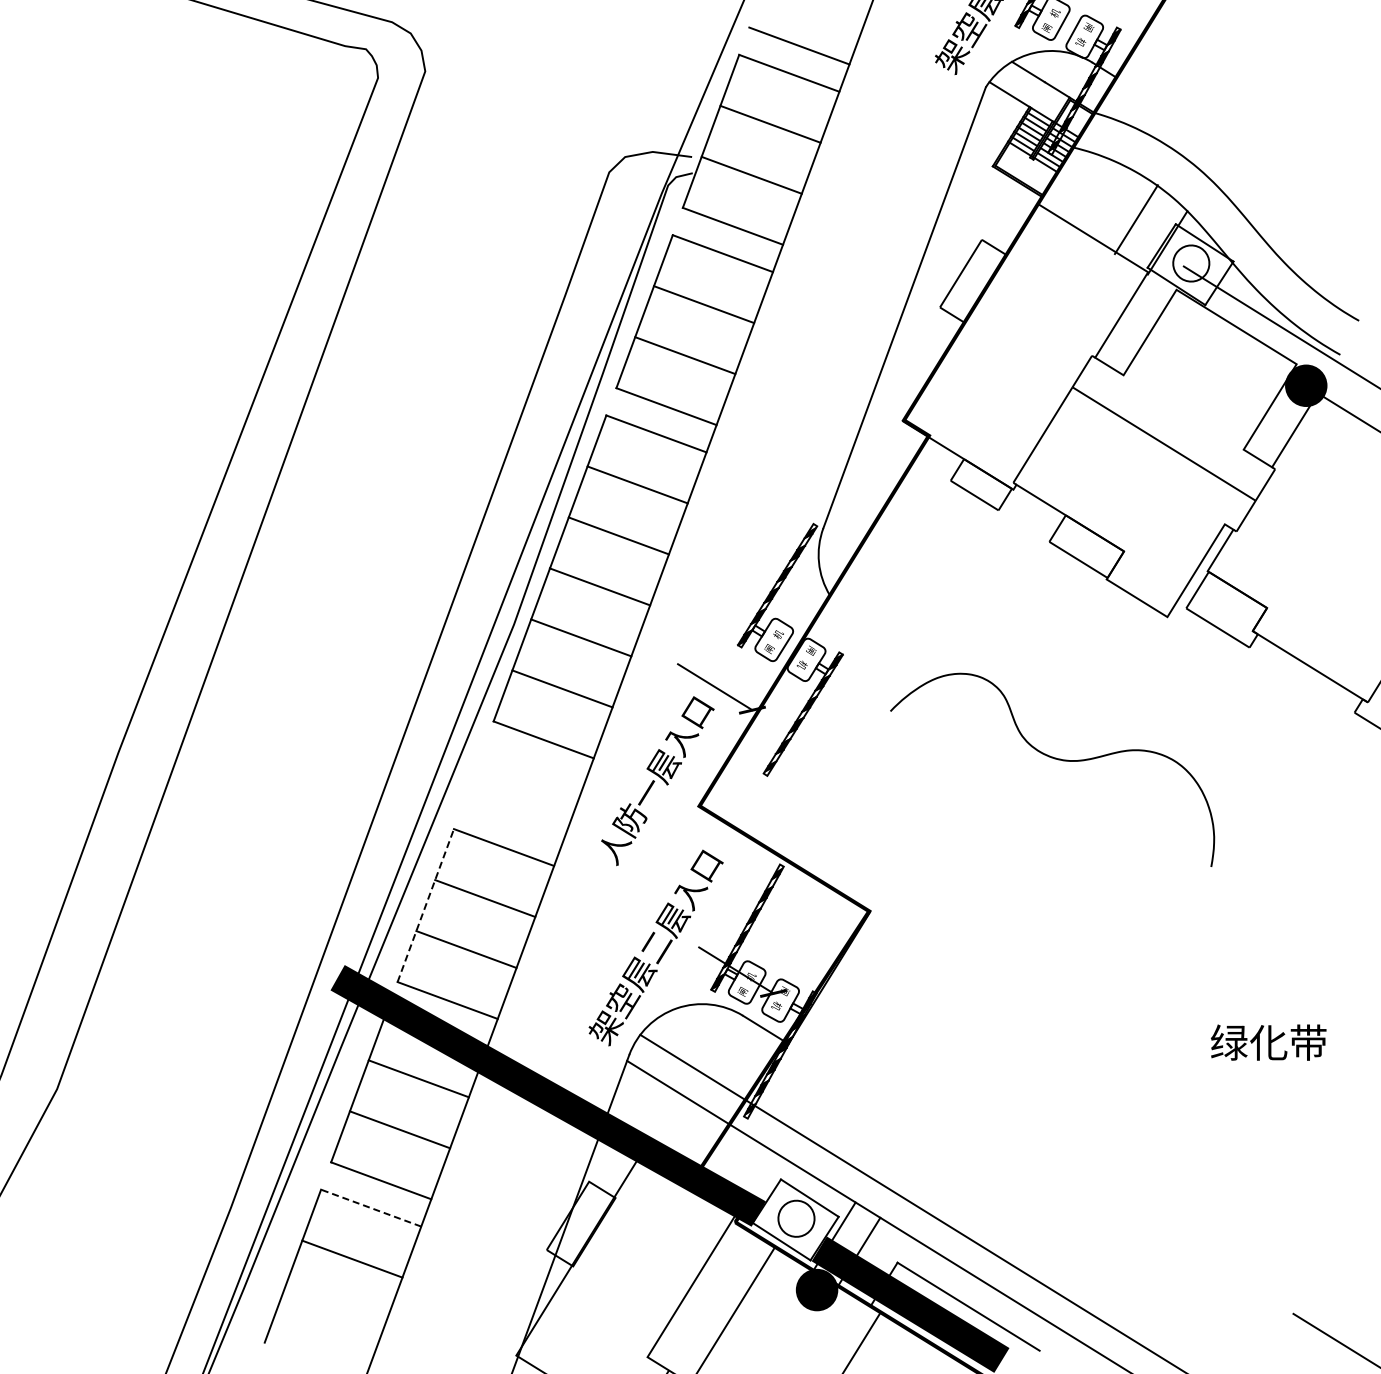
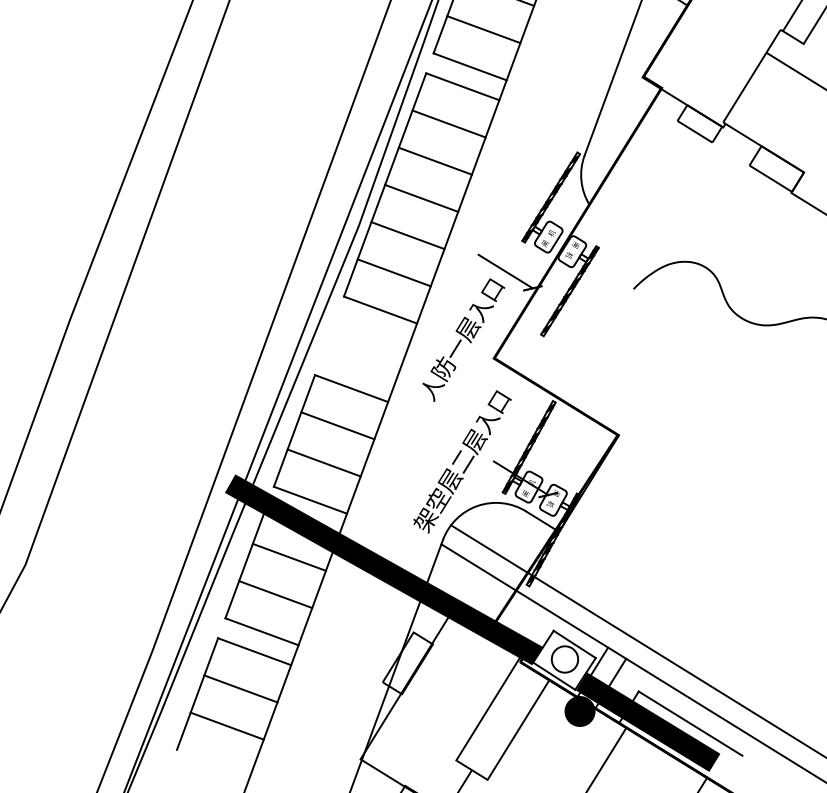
line: (425, 905) -> (294, 430), dashed -> solid
line: (370, 1207) -> (254, 651), dashed -> solid
line: (333, 1309) -> (227, 725), added

